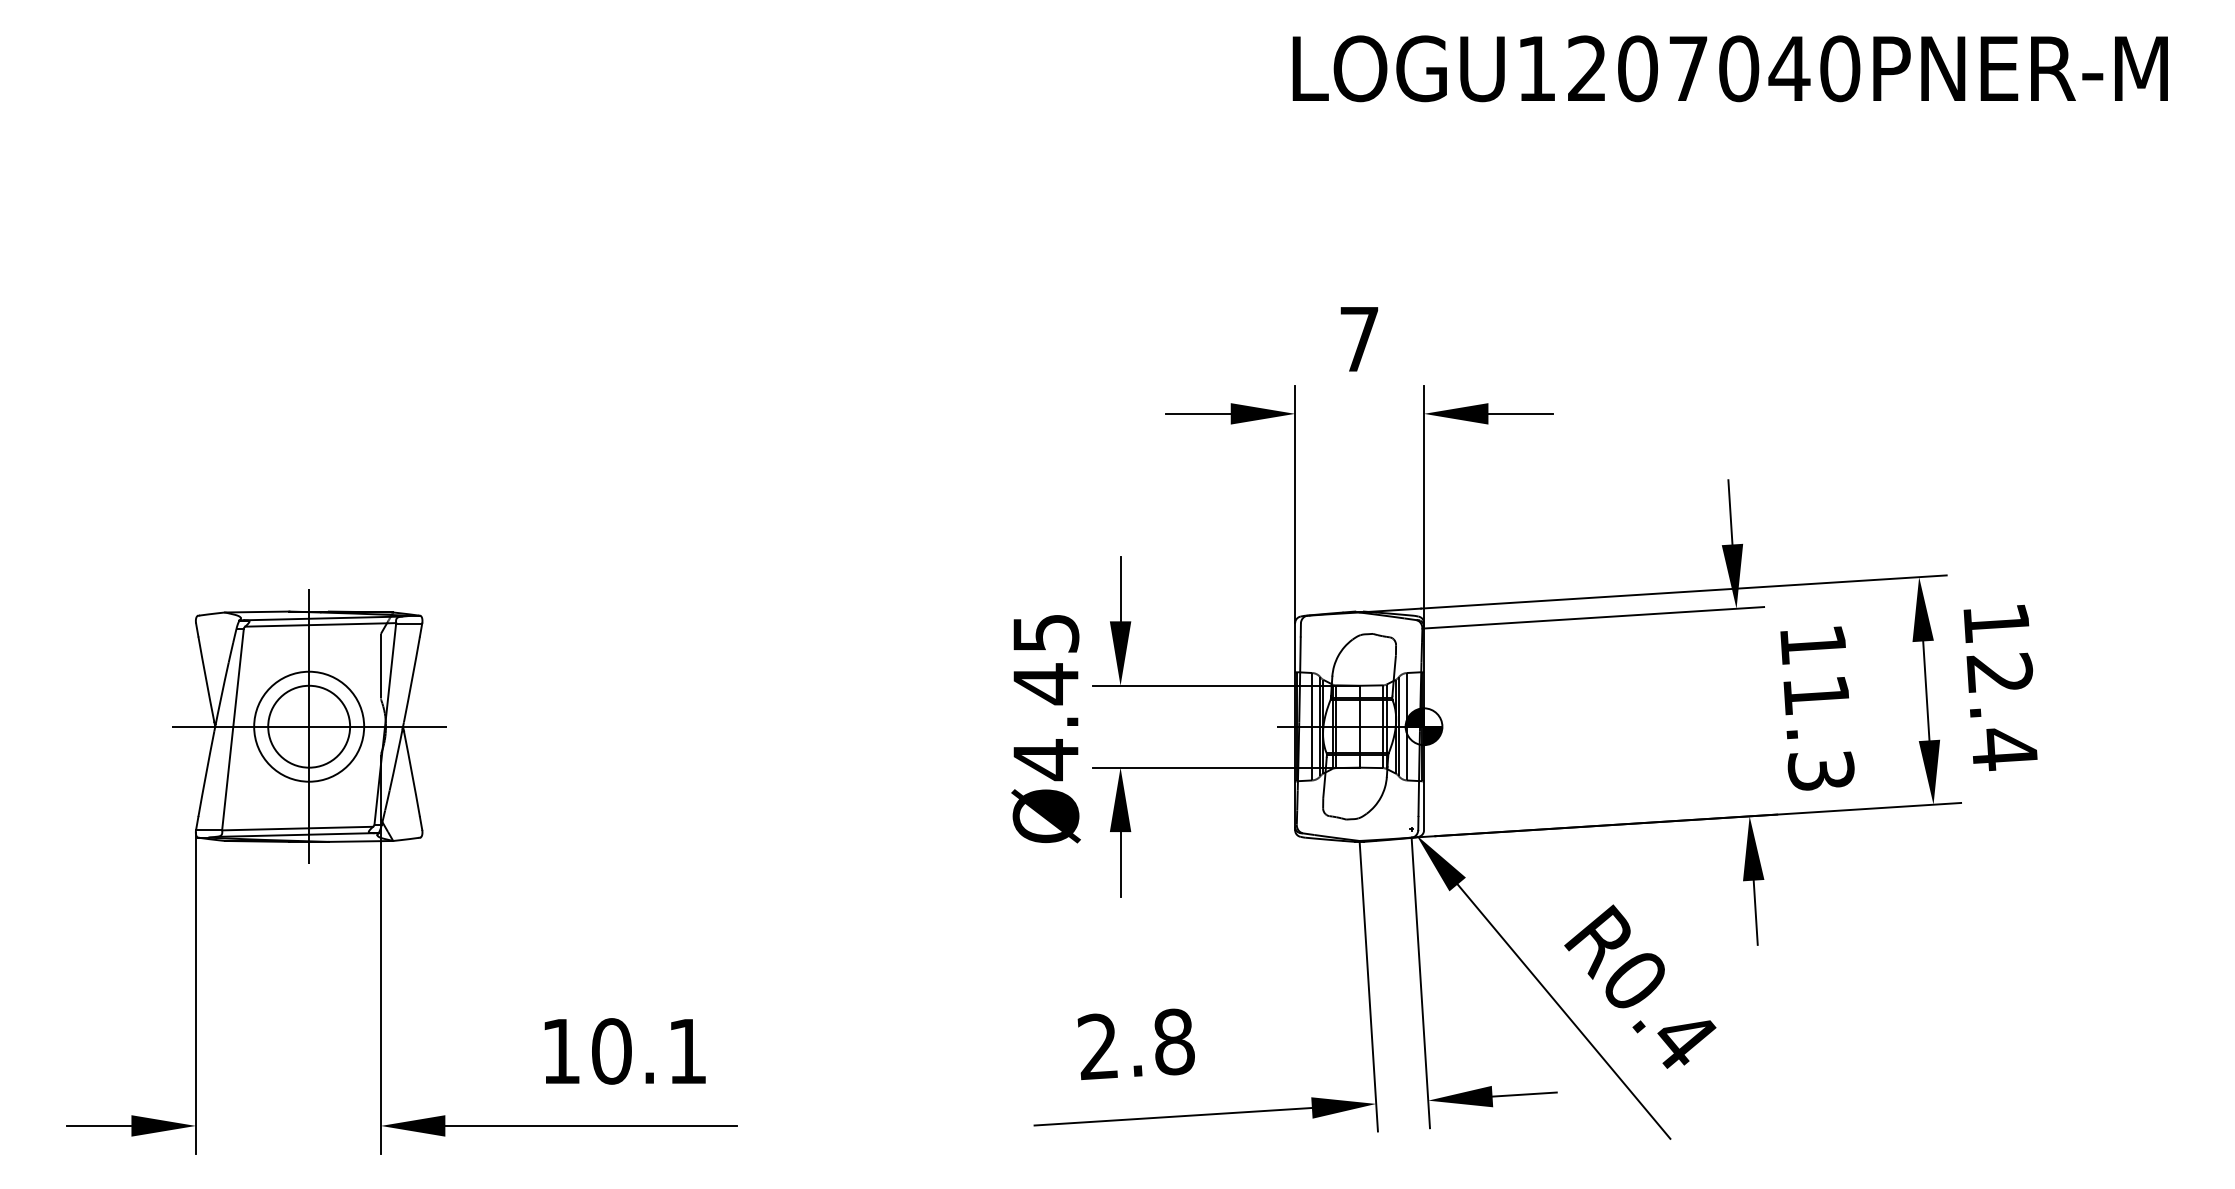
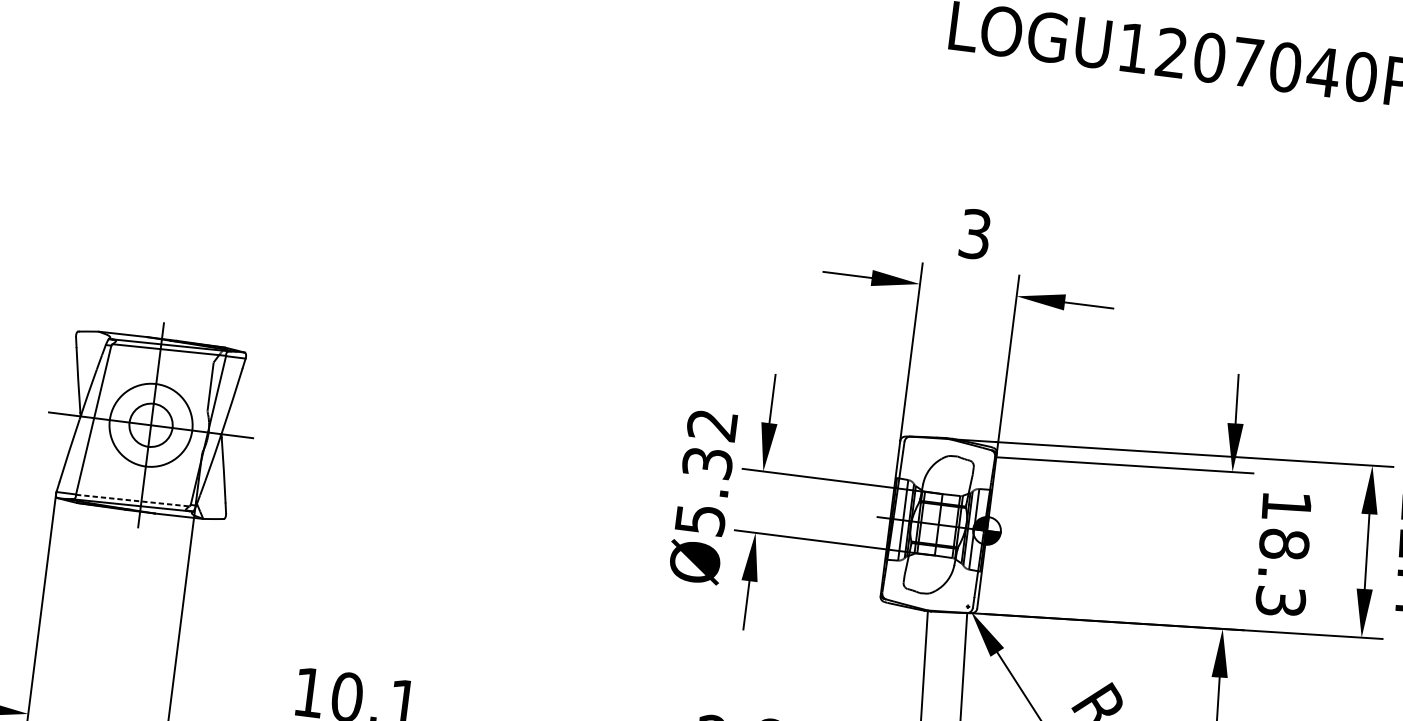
text: (1359, 339) -> (975, 234), 7 -> 3
text: (1816, 695) -> (1284, 544), 11.3 -> 18.3
text: (1045, 698) -> (705, 473), Ø4.45 -> Ø5.32
circle: (309, 726) -> (151, 425), size x0.7
line: (298, 828) -> (133, 500), solid -> dashed

